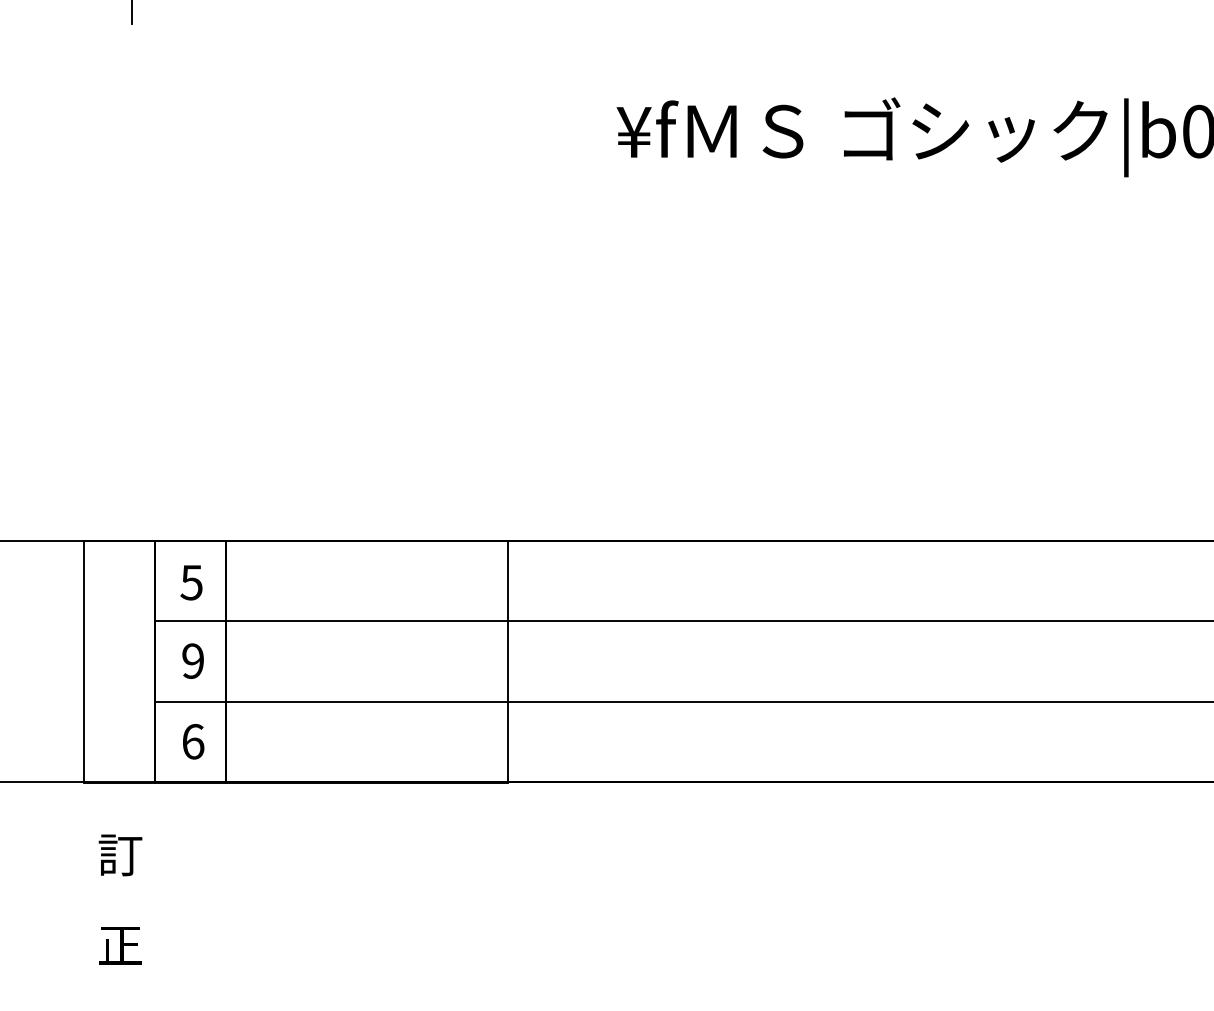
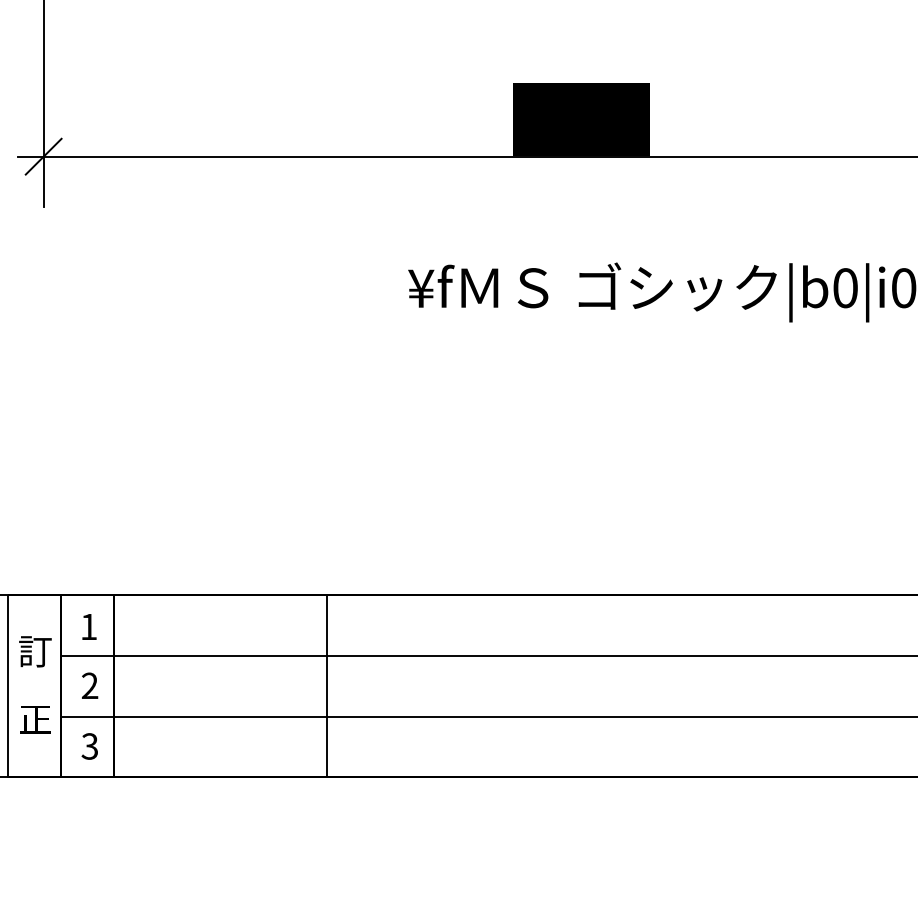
text: (191, 583) -> (88, 627), 5 -> 1
text: (193, 661) -> (90, 686), 9 -> 2
text: (192, 741) -> (89, 746), 6 -> 3
text: (120, 898) -> (35, 684), moved

